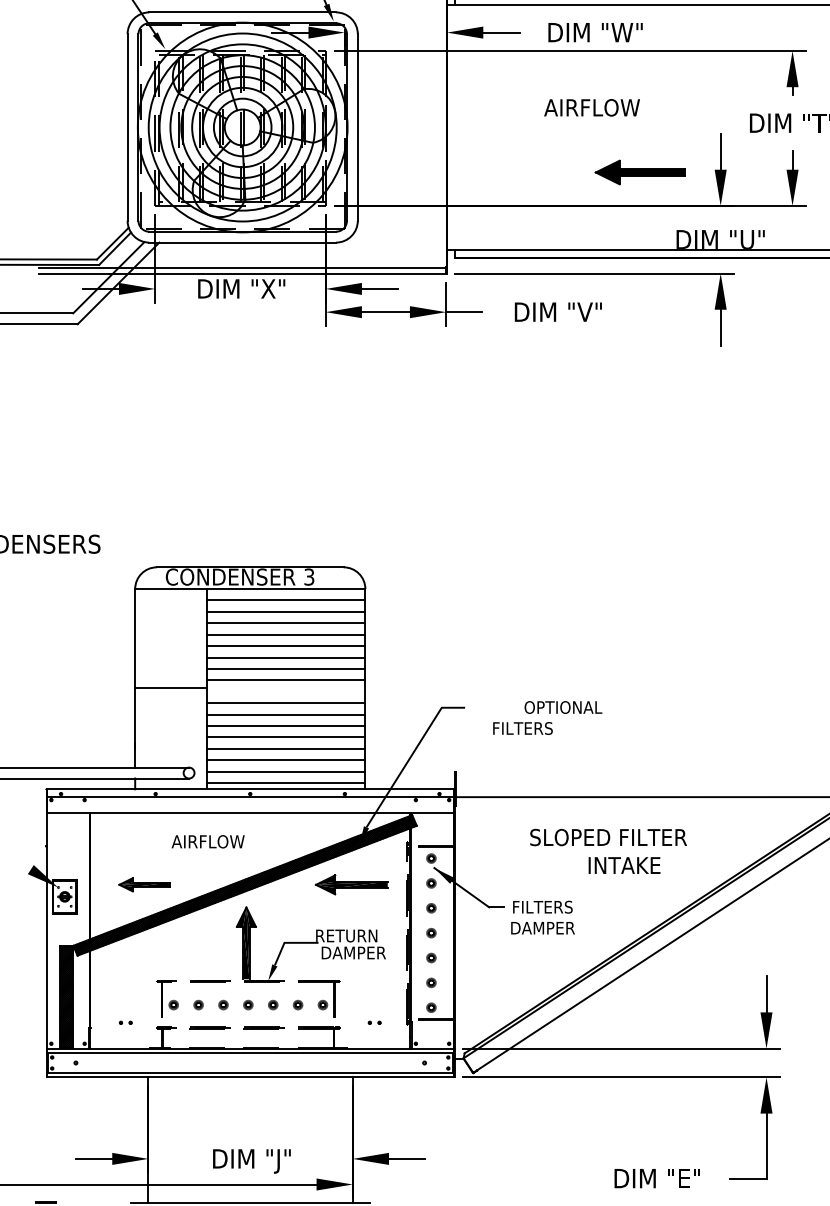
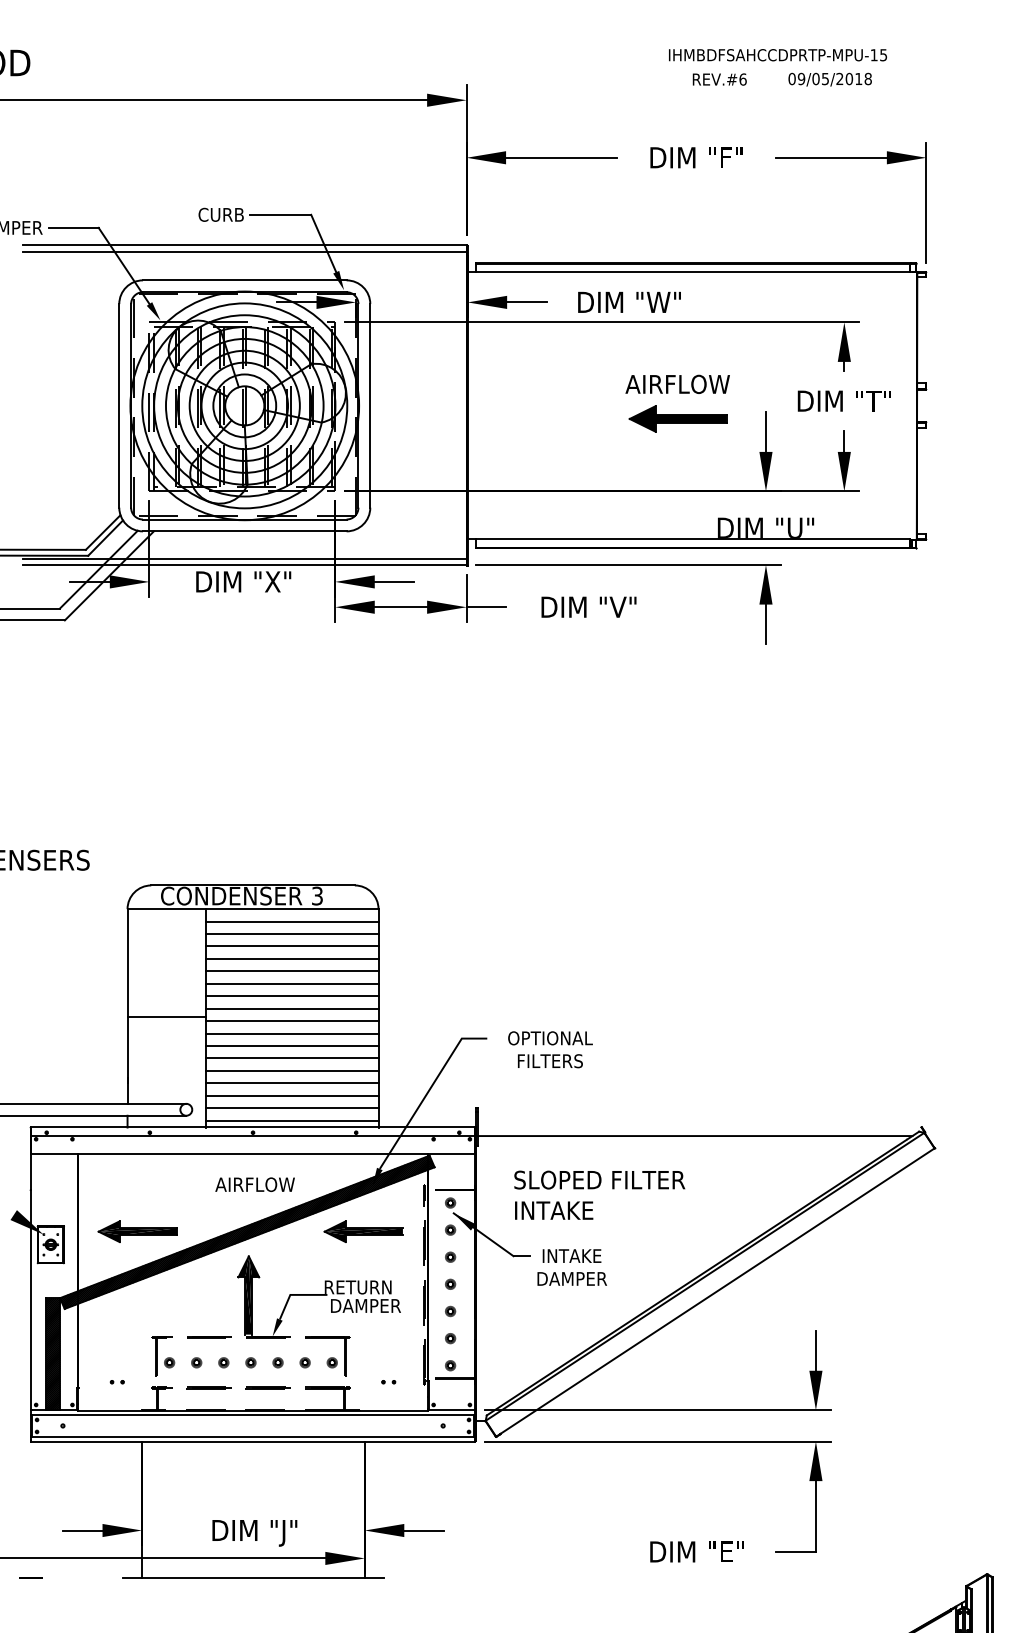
text: (591, 106) -> (677, 383), moved
part: (639, 172) -> (677, 418), moved
line: (285, 692) -> (291, 1021), added
text: (563, 707) -> (550, 1038), moved
text: (608, 836) -> (599, 1179), moved
text: (207, 841) -> (254, 1184), moved
text: (624, 865) -> (554, 1210), moved
part: (144, 884) -> (137, 1231), size x1.43
text: (542, 907) -> (571, 1256), FILTERS -> INTAKE

